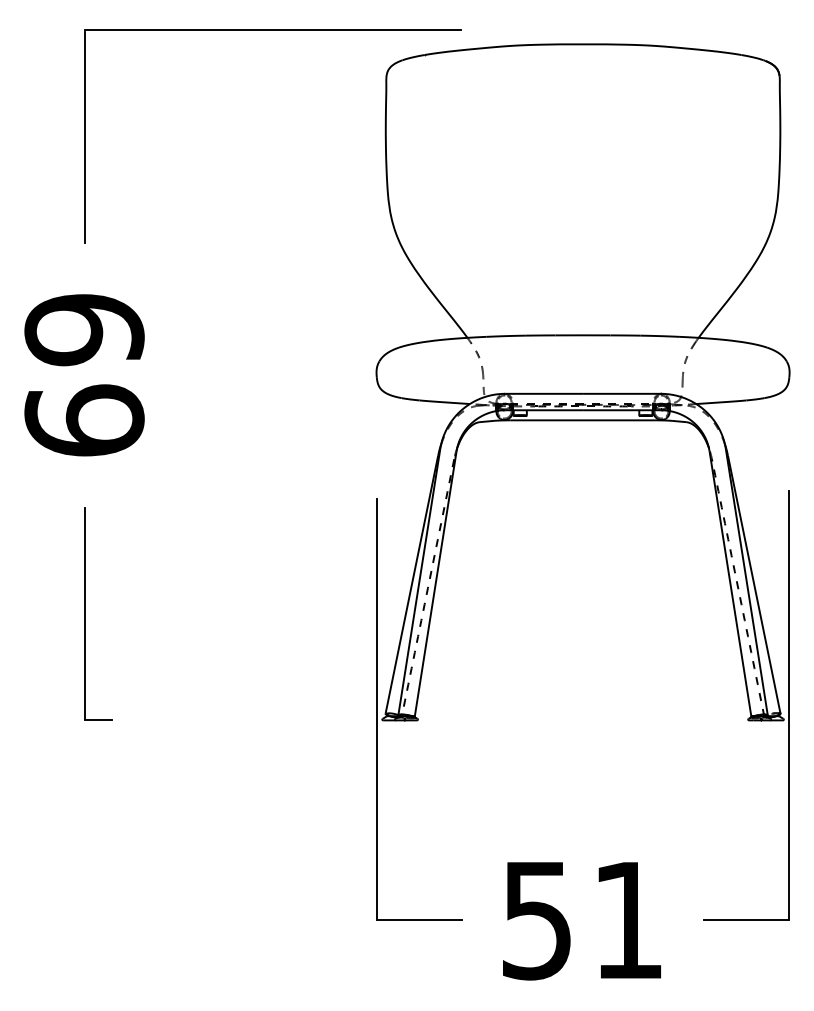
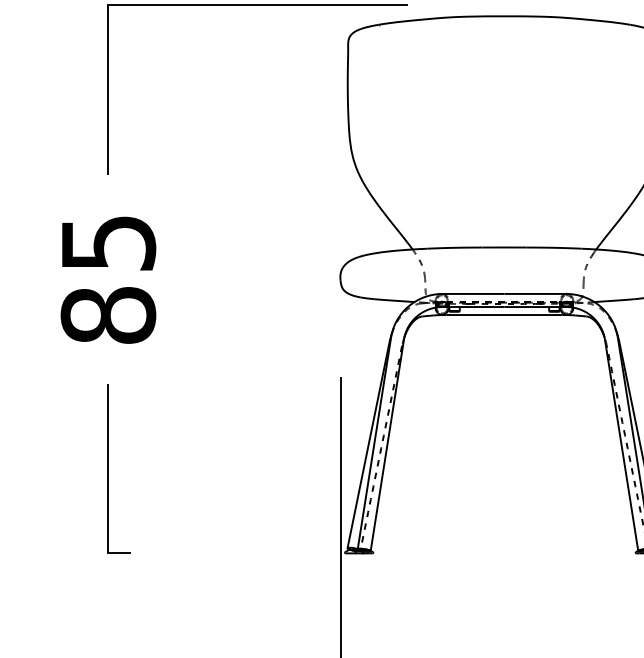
text: (84, 375) -> (108, 279), 69 -> 85

